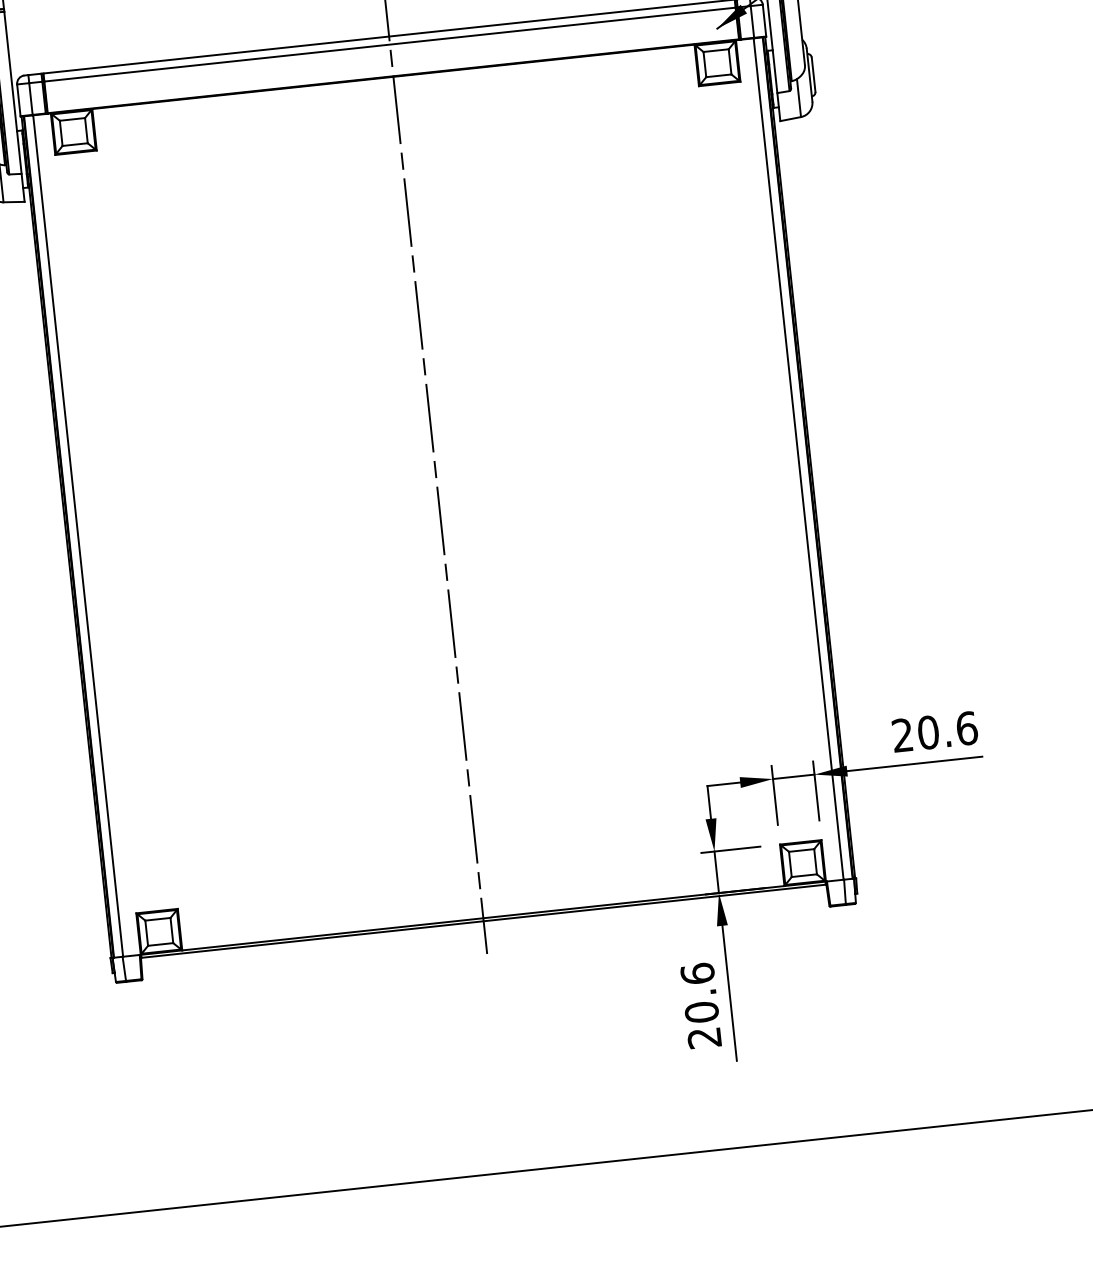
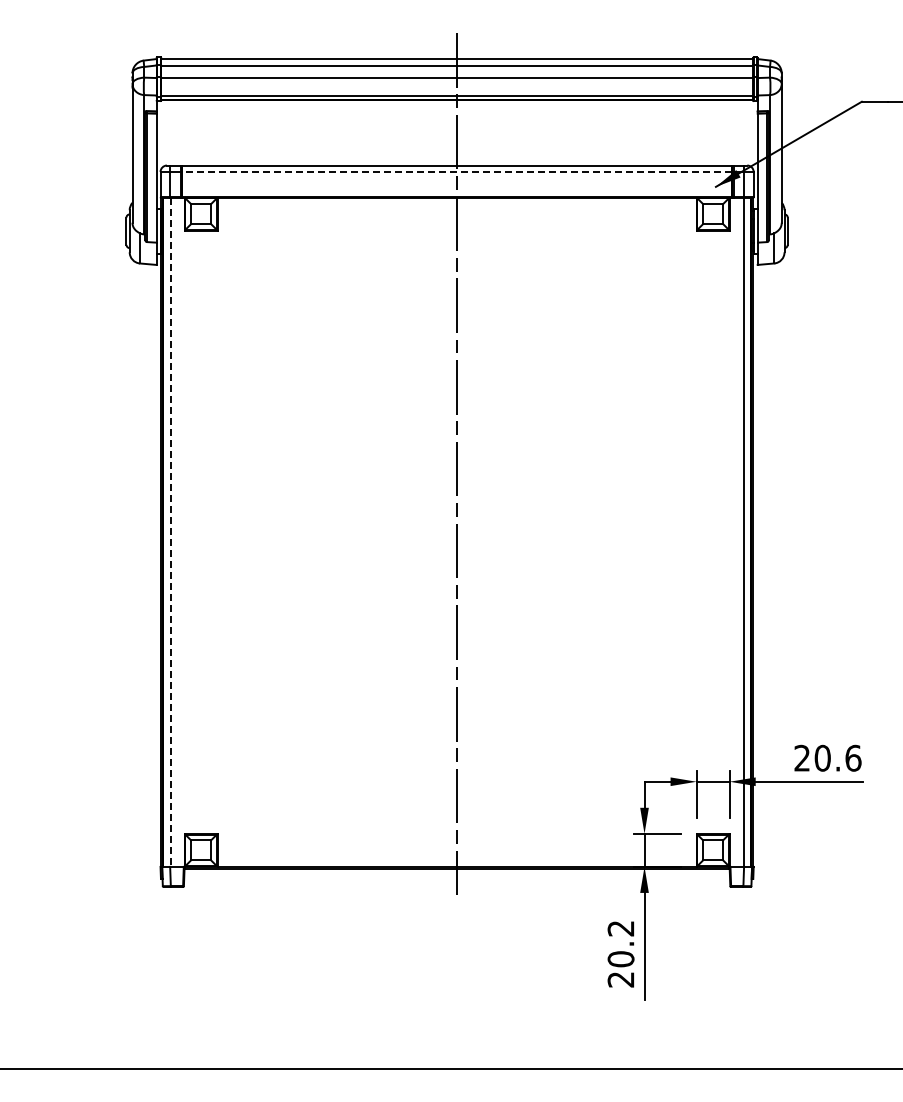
line: (390, 43) -> (457, 171), solid -> dashed
line: (78, 536) -> (170, 532), solid -> dashed
text: (697, 973) -> (620, 928), 20.6 -> 20.2

